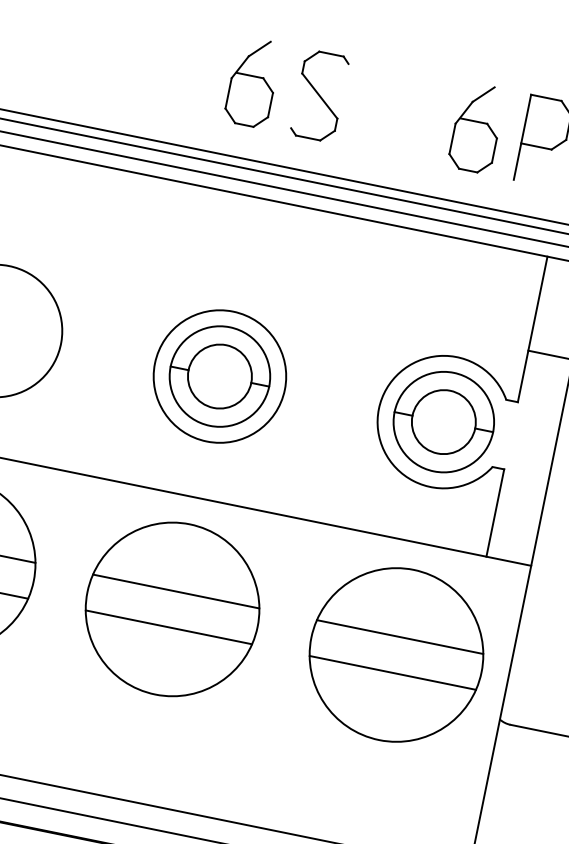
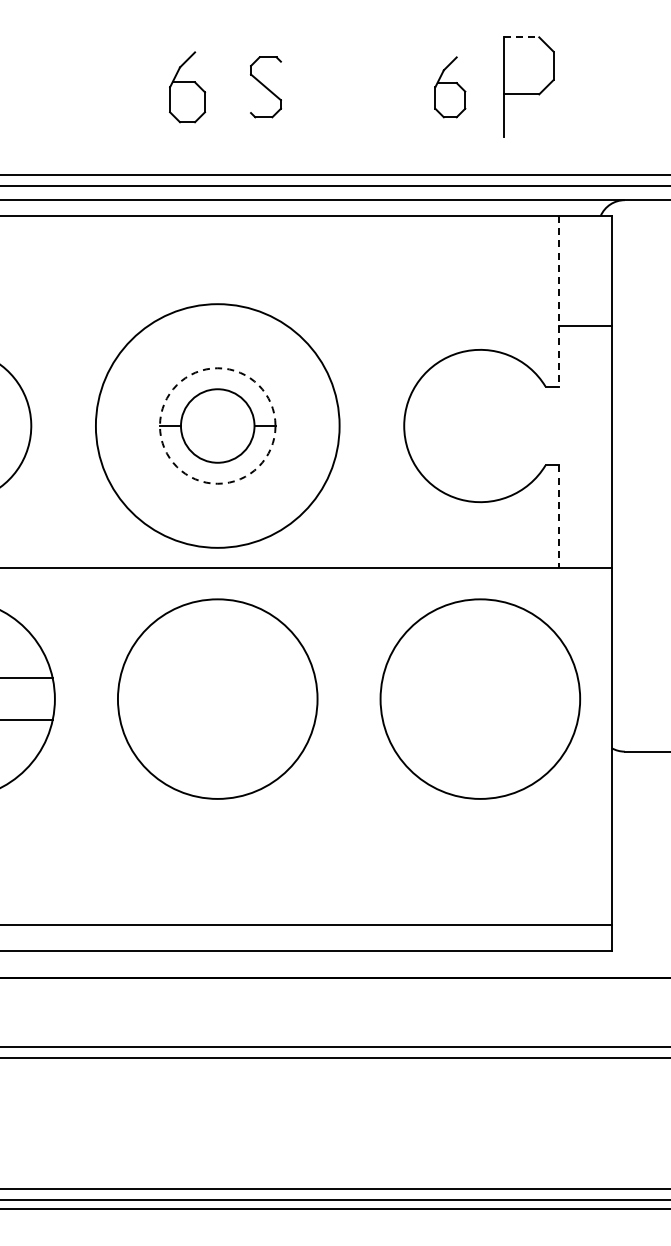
part: (252, 82) -> (187, 87), size x0.7
part: (319, 96) -> (265, 87), size x0.6
line: (546, 97) -> (521, 37), solid -> dashed
part: (477, 128) -> (450, 87), size x0.6
line: (532, 329) -> (559, 301), solid -> dashed
circle: (219, 376) -> (217, 425), size x1.6
circle: (219, 376) -> (217, 425), solid -> dashed
part: (443, 421) -> (479, 425), removed
line: (495, 513) -> (559, 517), solid -> dashed
line: (175, 591) -> (217, 678), removed
line: (168, 627) -> (217, 720), removed
line: (399, 637) -> (479, 678), removed
line: (392, 673) -> (479, 720), removed

